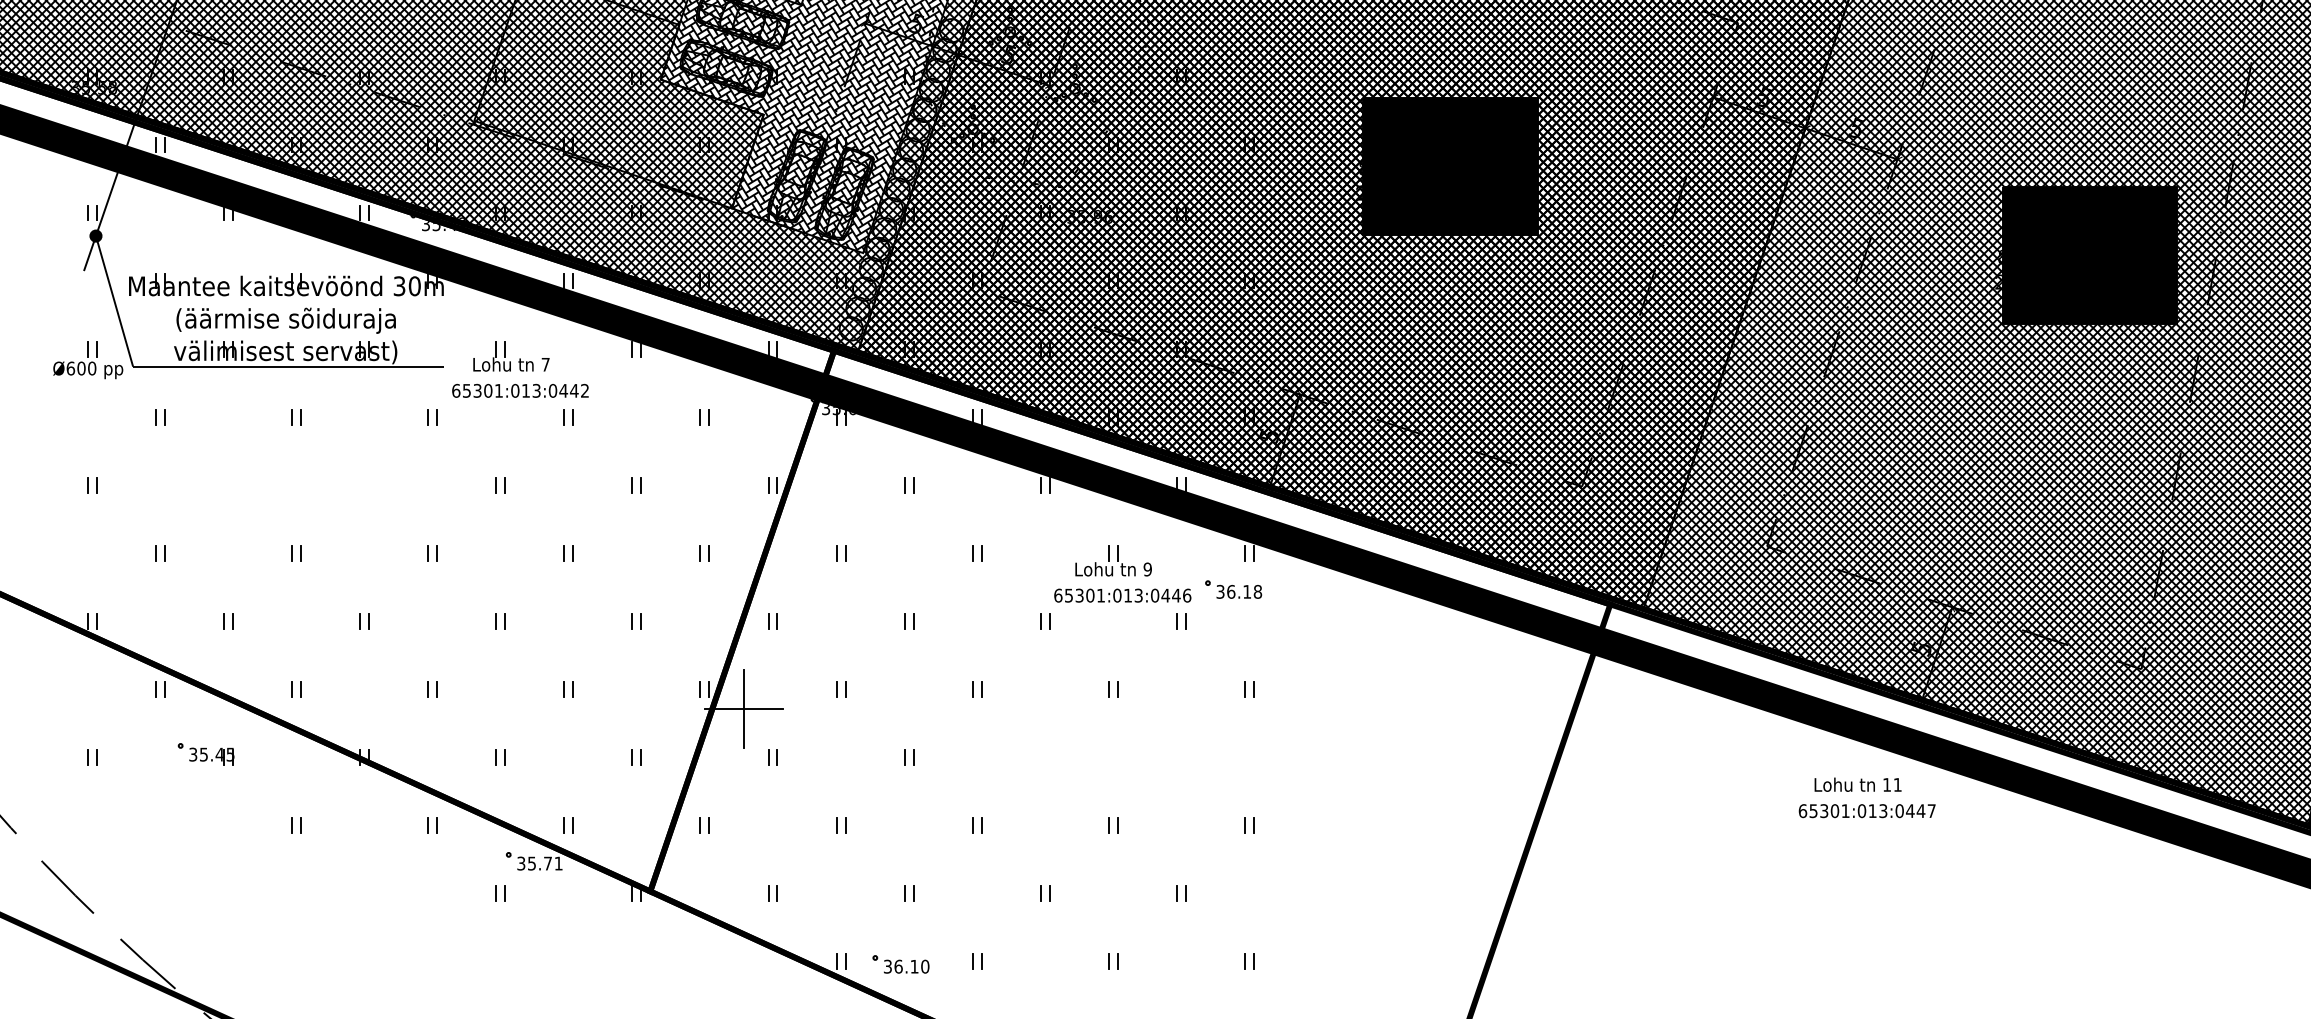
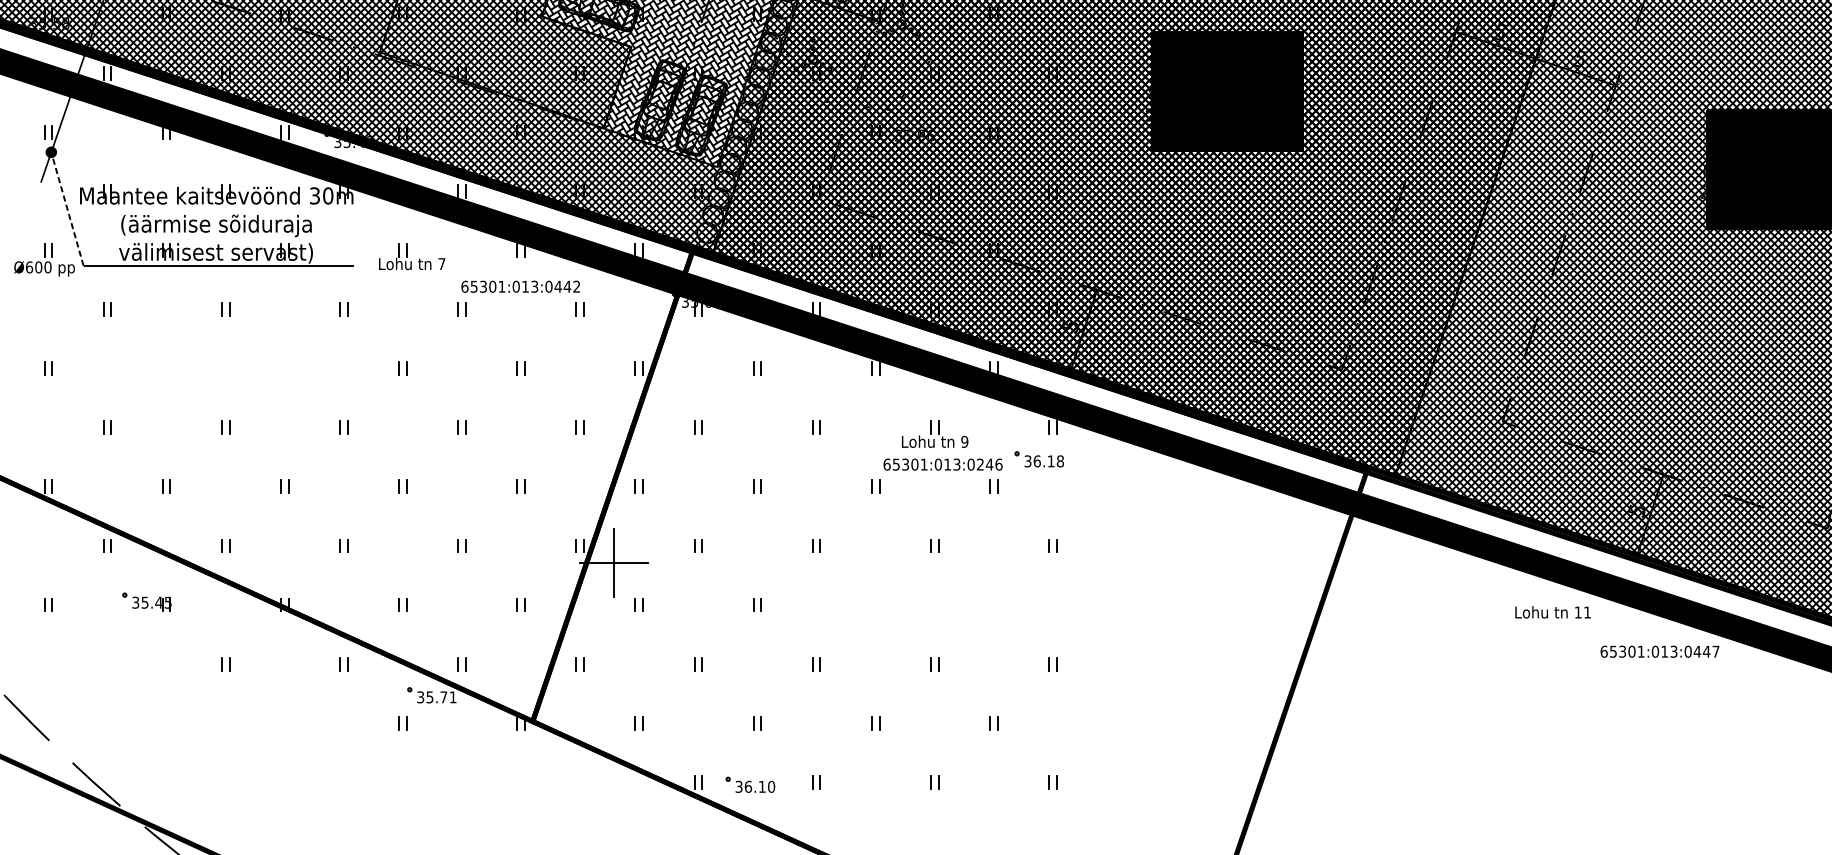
line: (114, 301) -> (67, 209), solid -> dashed
text: (520, 390) -> (520, 286), moved
text: (1165, 595) -> (980, 464), 65301:013:0446 -> 65301:013:0246
text: (1857, 784) -> (1552, 612), moved
text: (1866, 811) -> (1659, 652), moved

